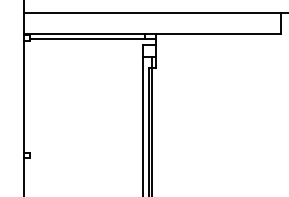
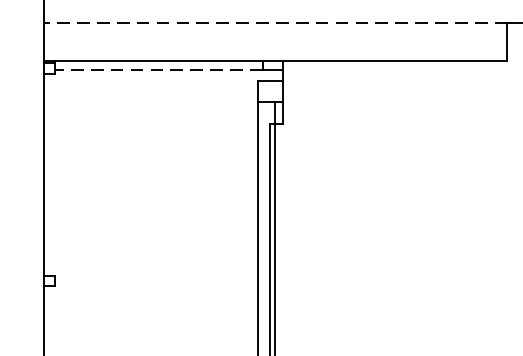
line: (151, 13) -> (274, 24), solid -> dashed
line: (87, 38) -> (158, 69), solid -> dashed

